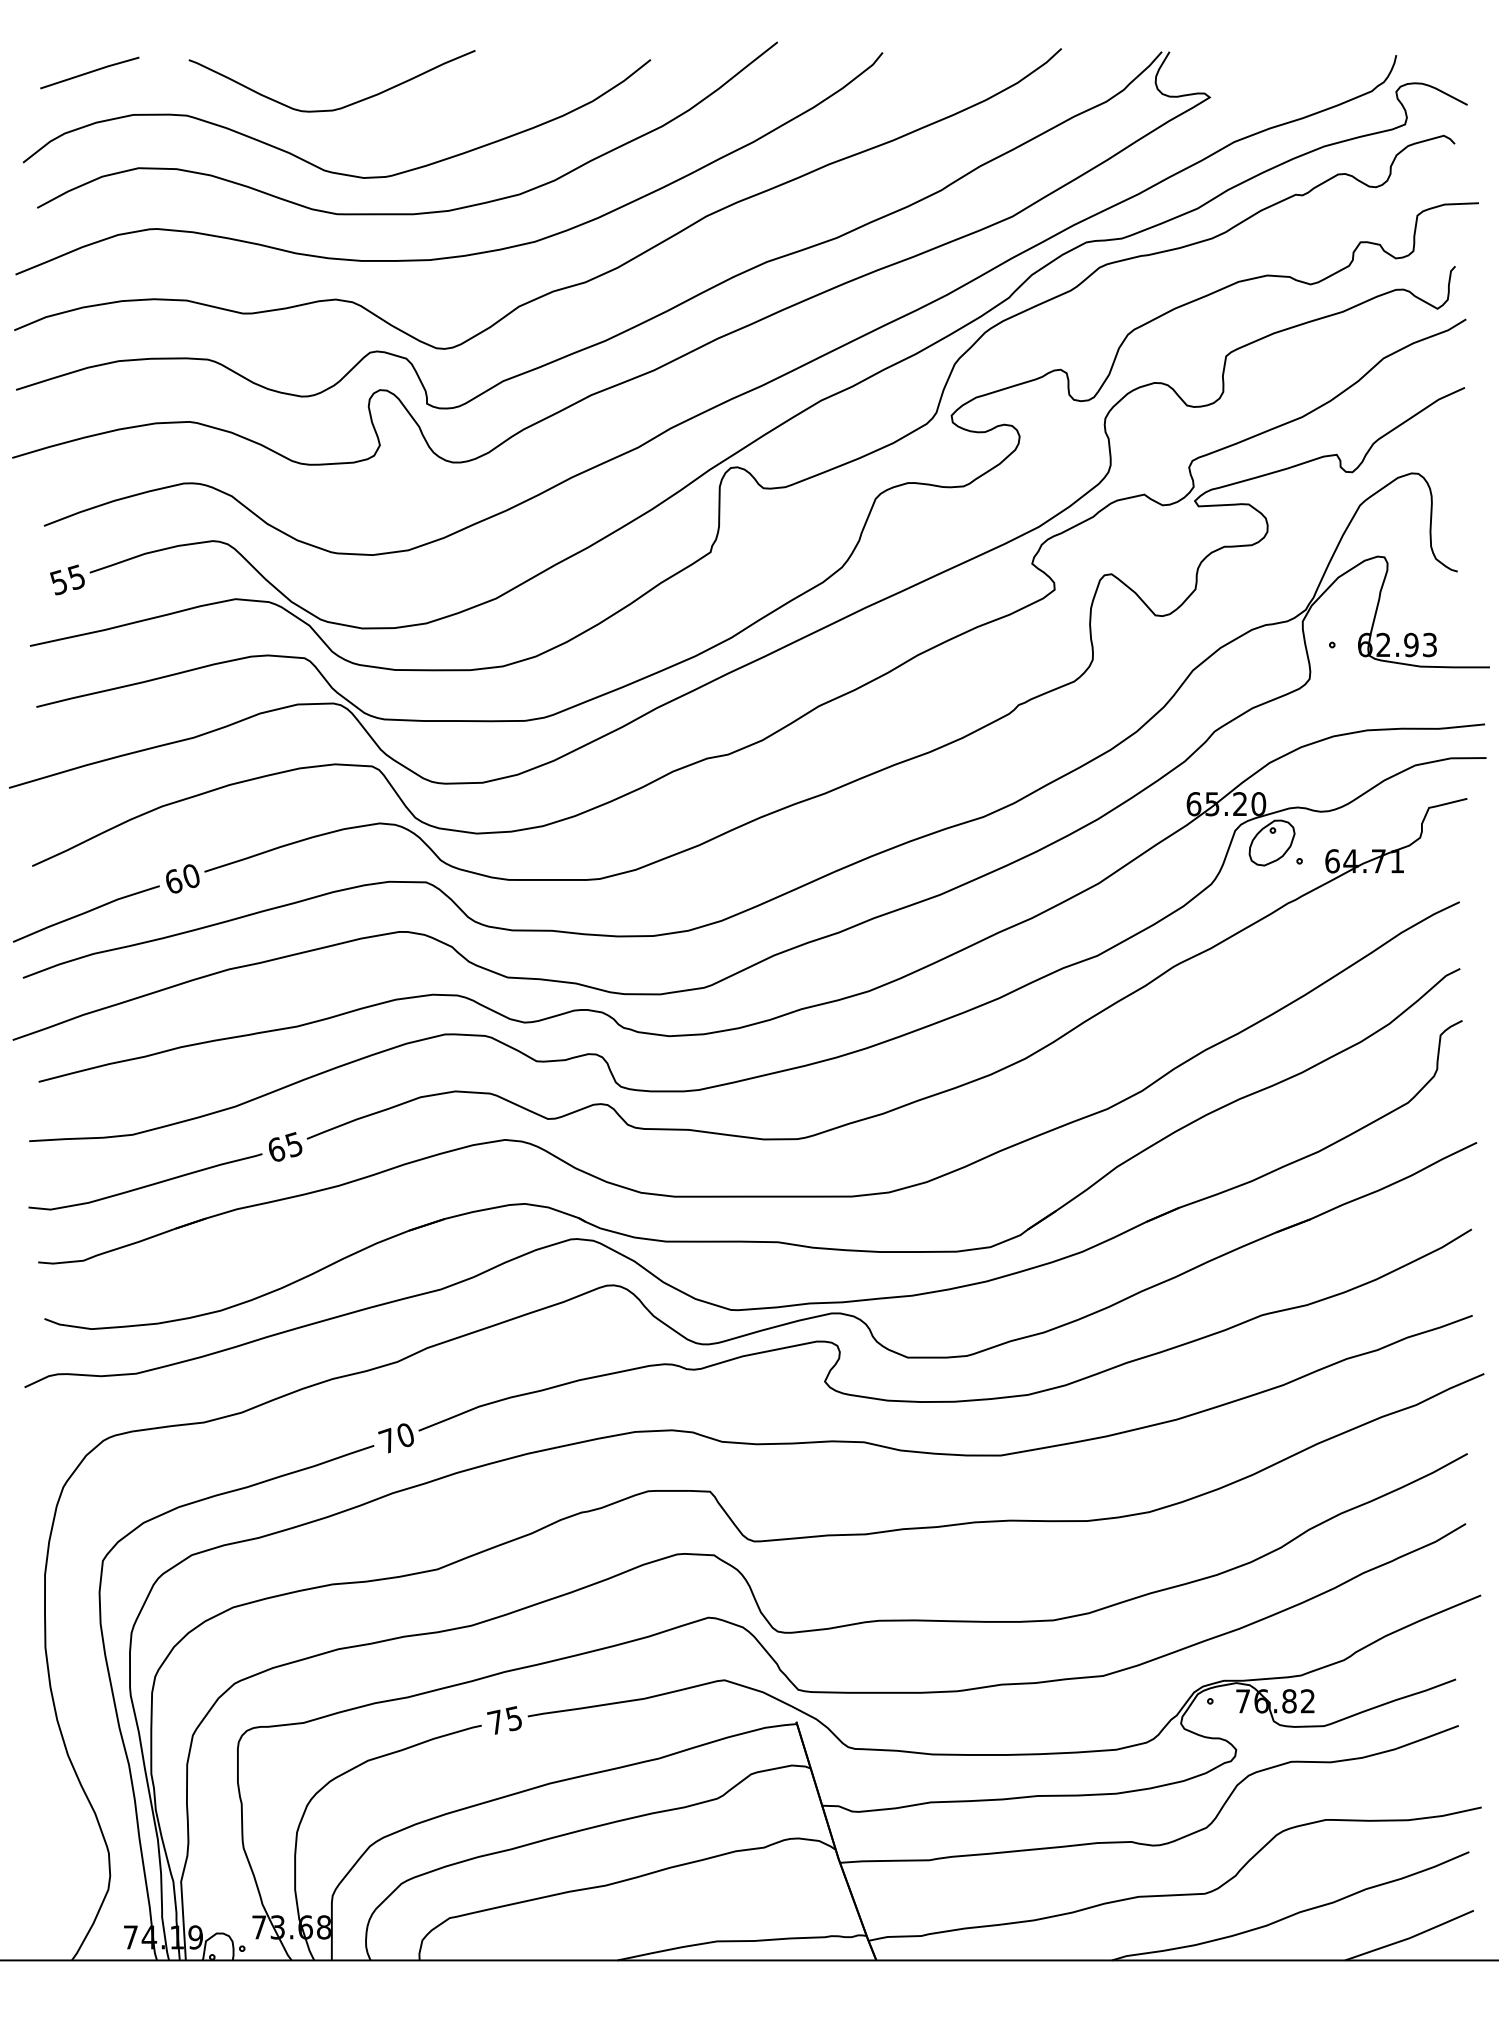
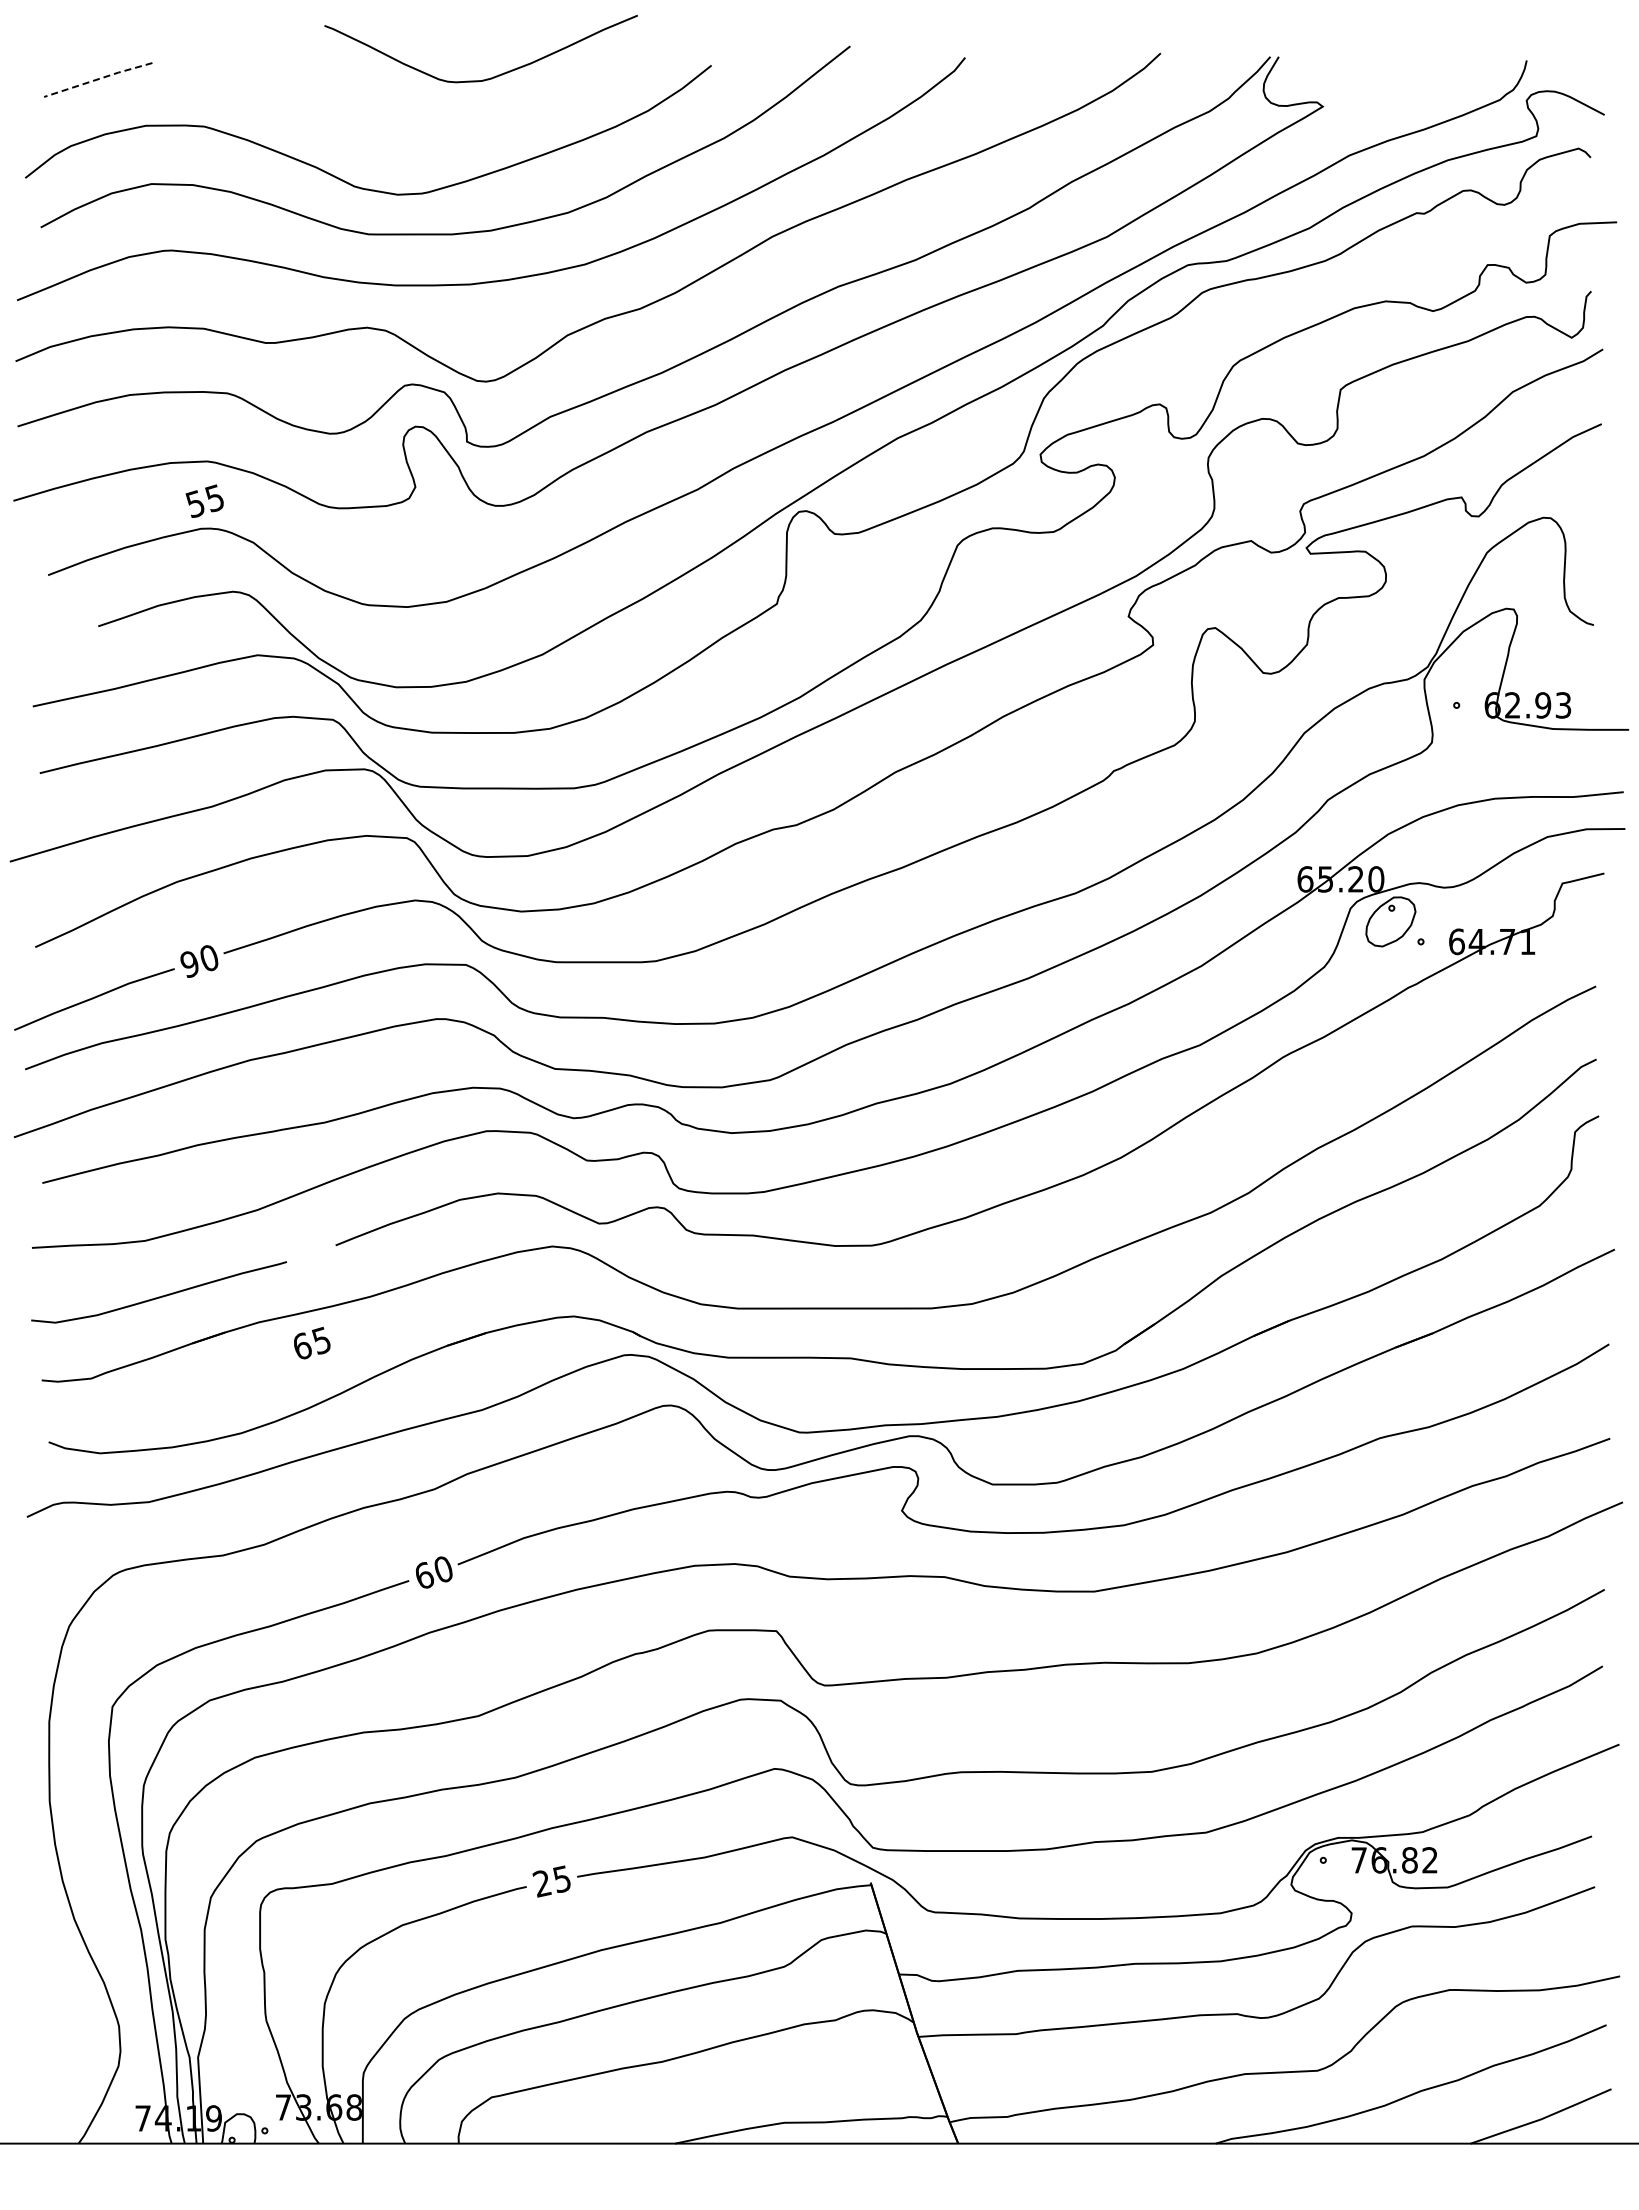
line: (89, 72) -> (97, 79), solid -> dashed
curve: (337, 108) -> (486, 78), moved
text: (67, 579) -> (204, 500), moved
text: (173, 881) -> (189, 963), 60 -> 90
text: (285, 1146) -> (312, 1342), moved
text: (387, 1440) -> (423, 1575), 70 -> 60
text: (495, 1722) -> (541, 1883), 75 -> 25

